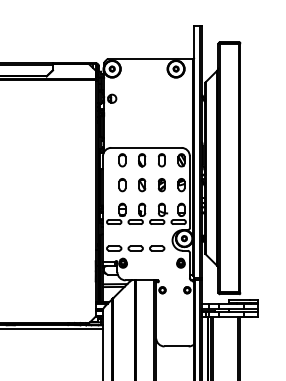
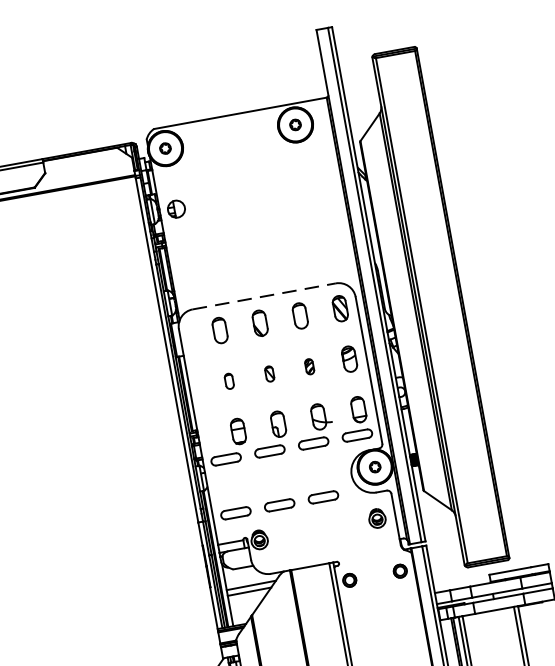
line: (146, 147) -> (264, 295), solid -> dashed
part: (122, 185) -> (229, 381), size x0.6
part: (142, 185) -> (270, 374), size x0.6
part: (161, 185) -> (308, 367), size x0.6

